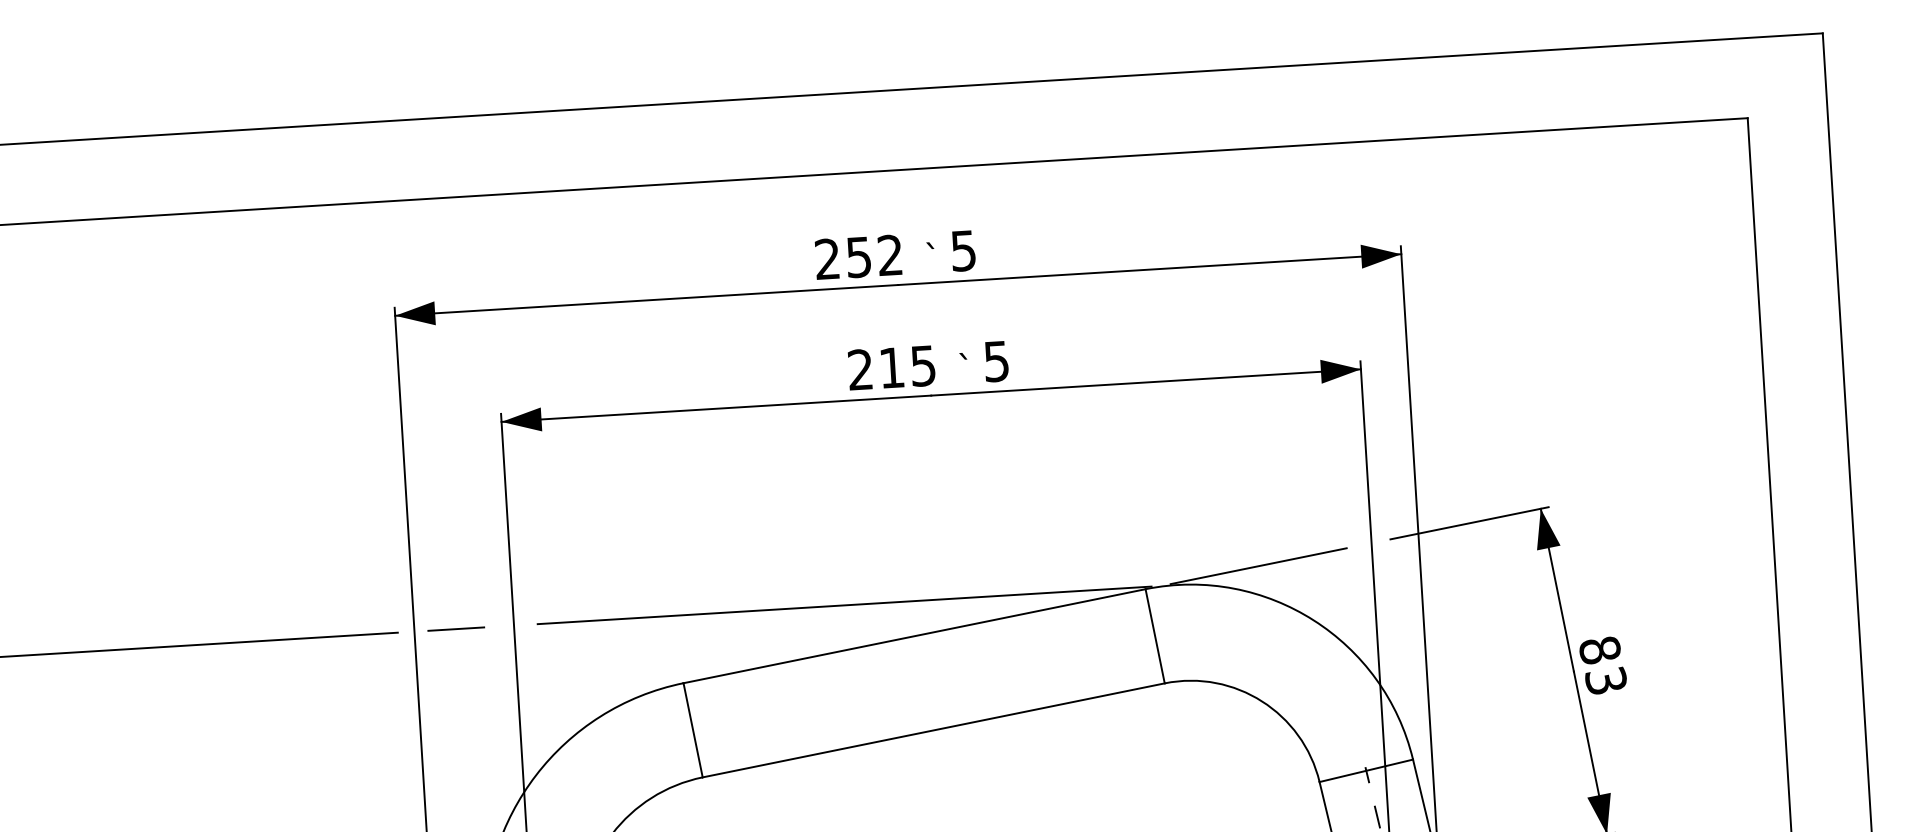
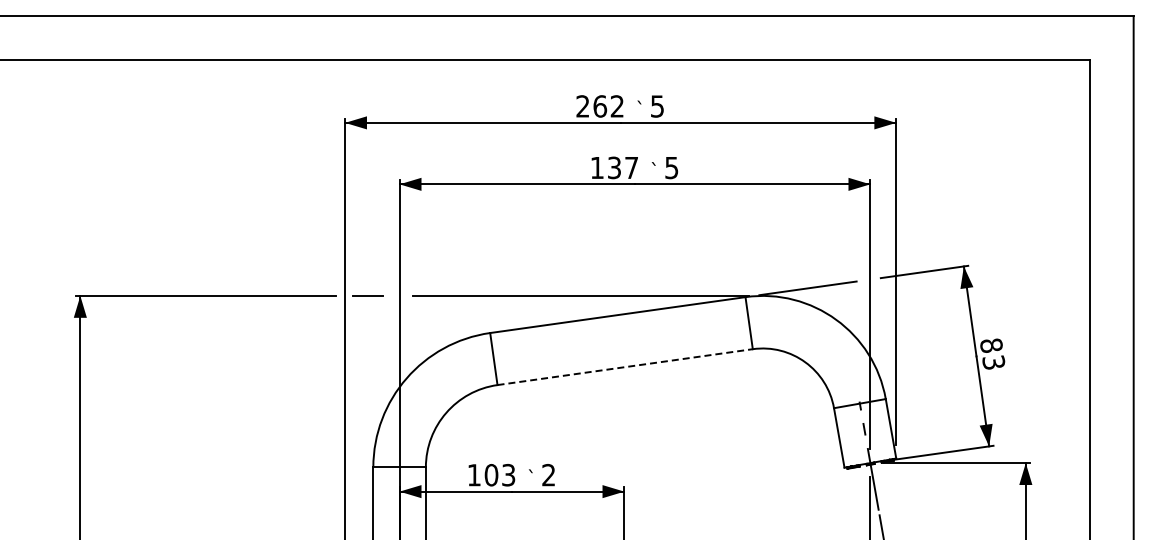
text: (859, 257) -> (600, 106), 252 -> 262
text: (890, 367) -> (613, 167), 215 -> 137
line: (934, 731) -> (625, 367), solid -> dashed

